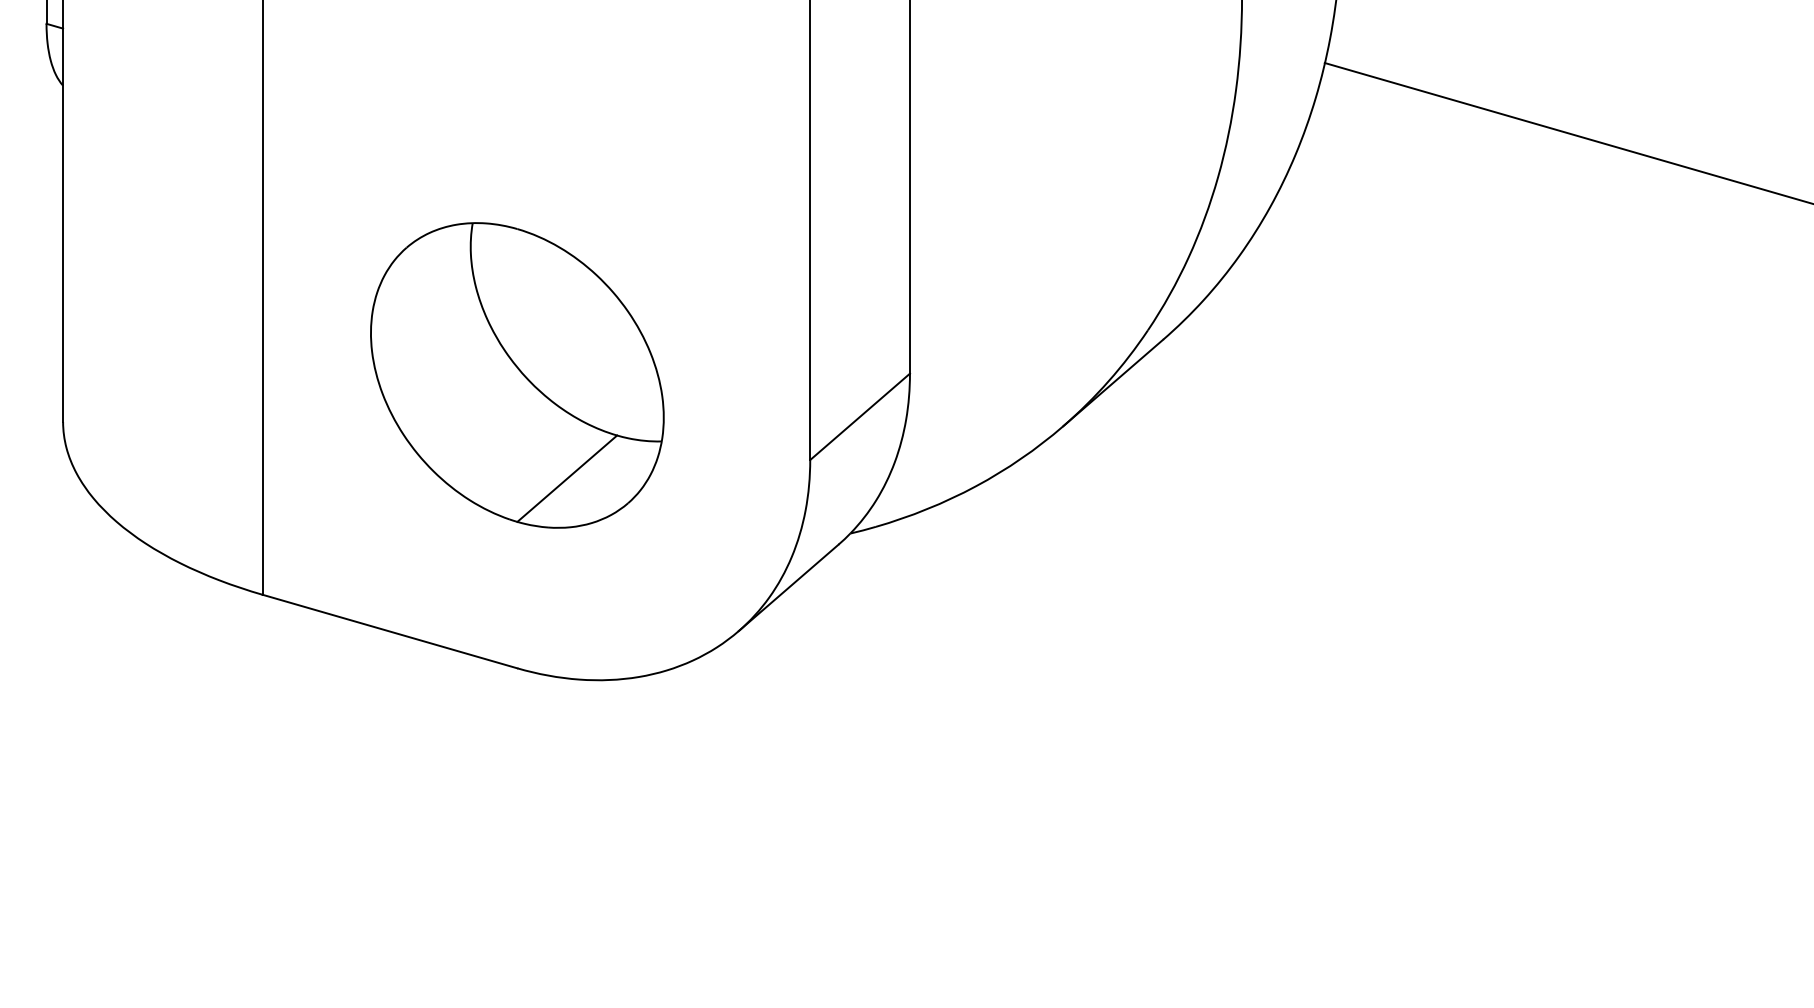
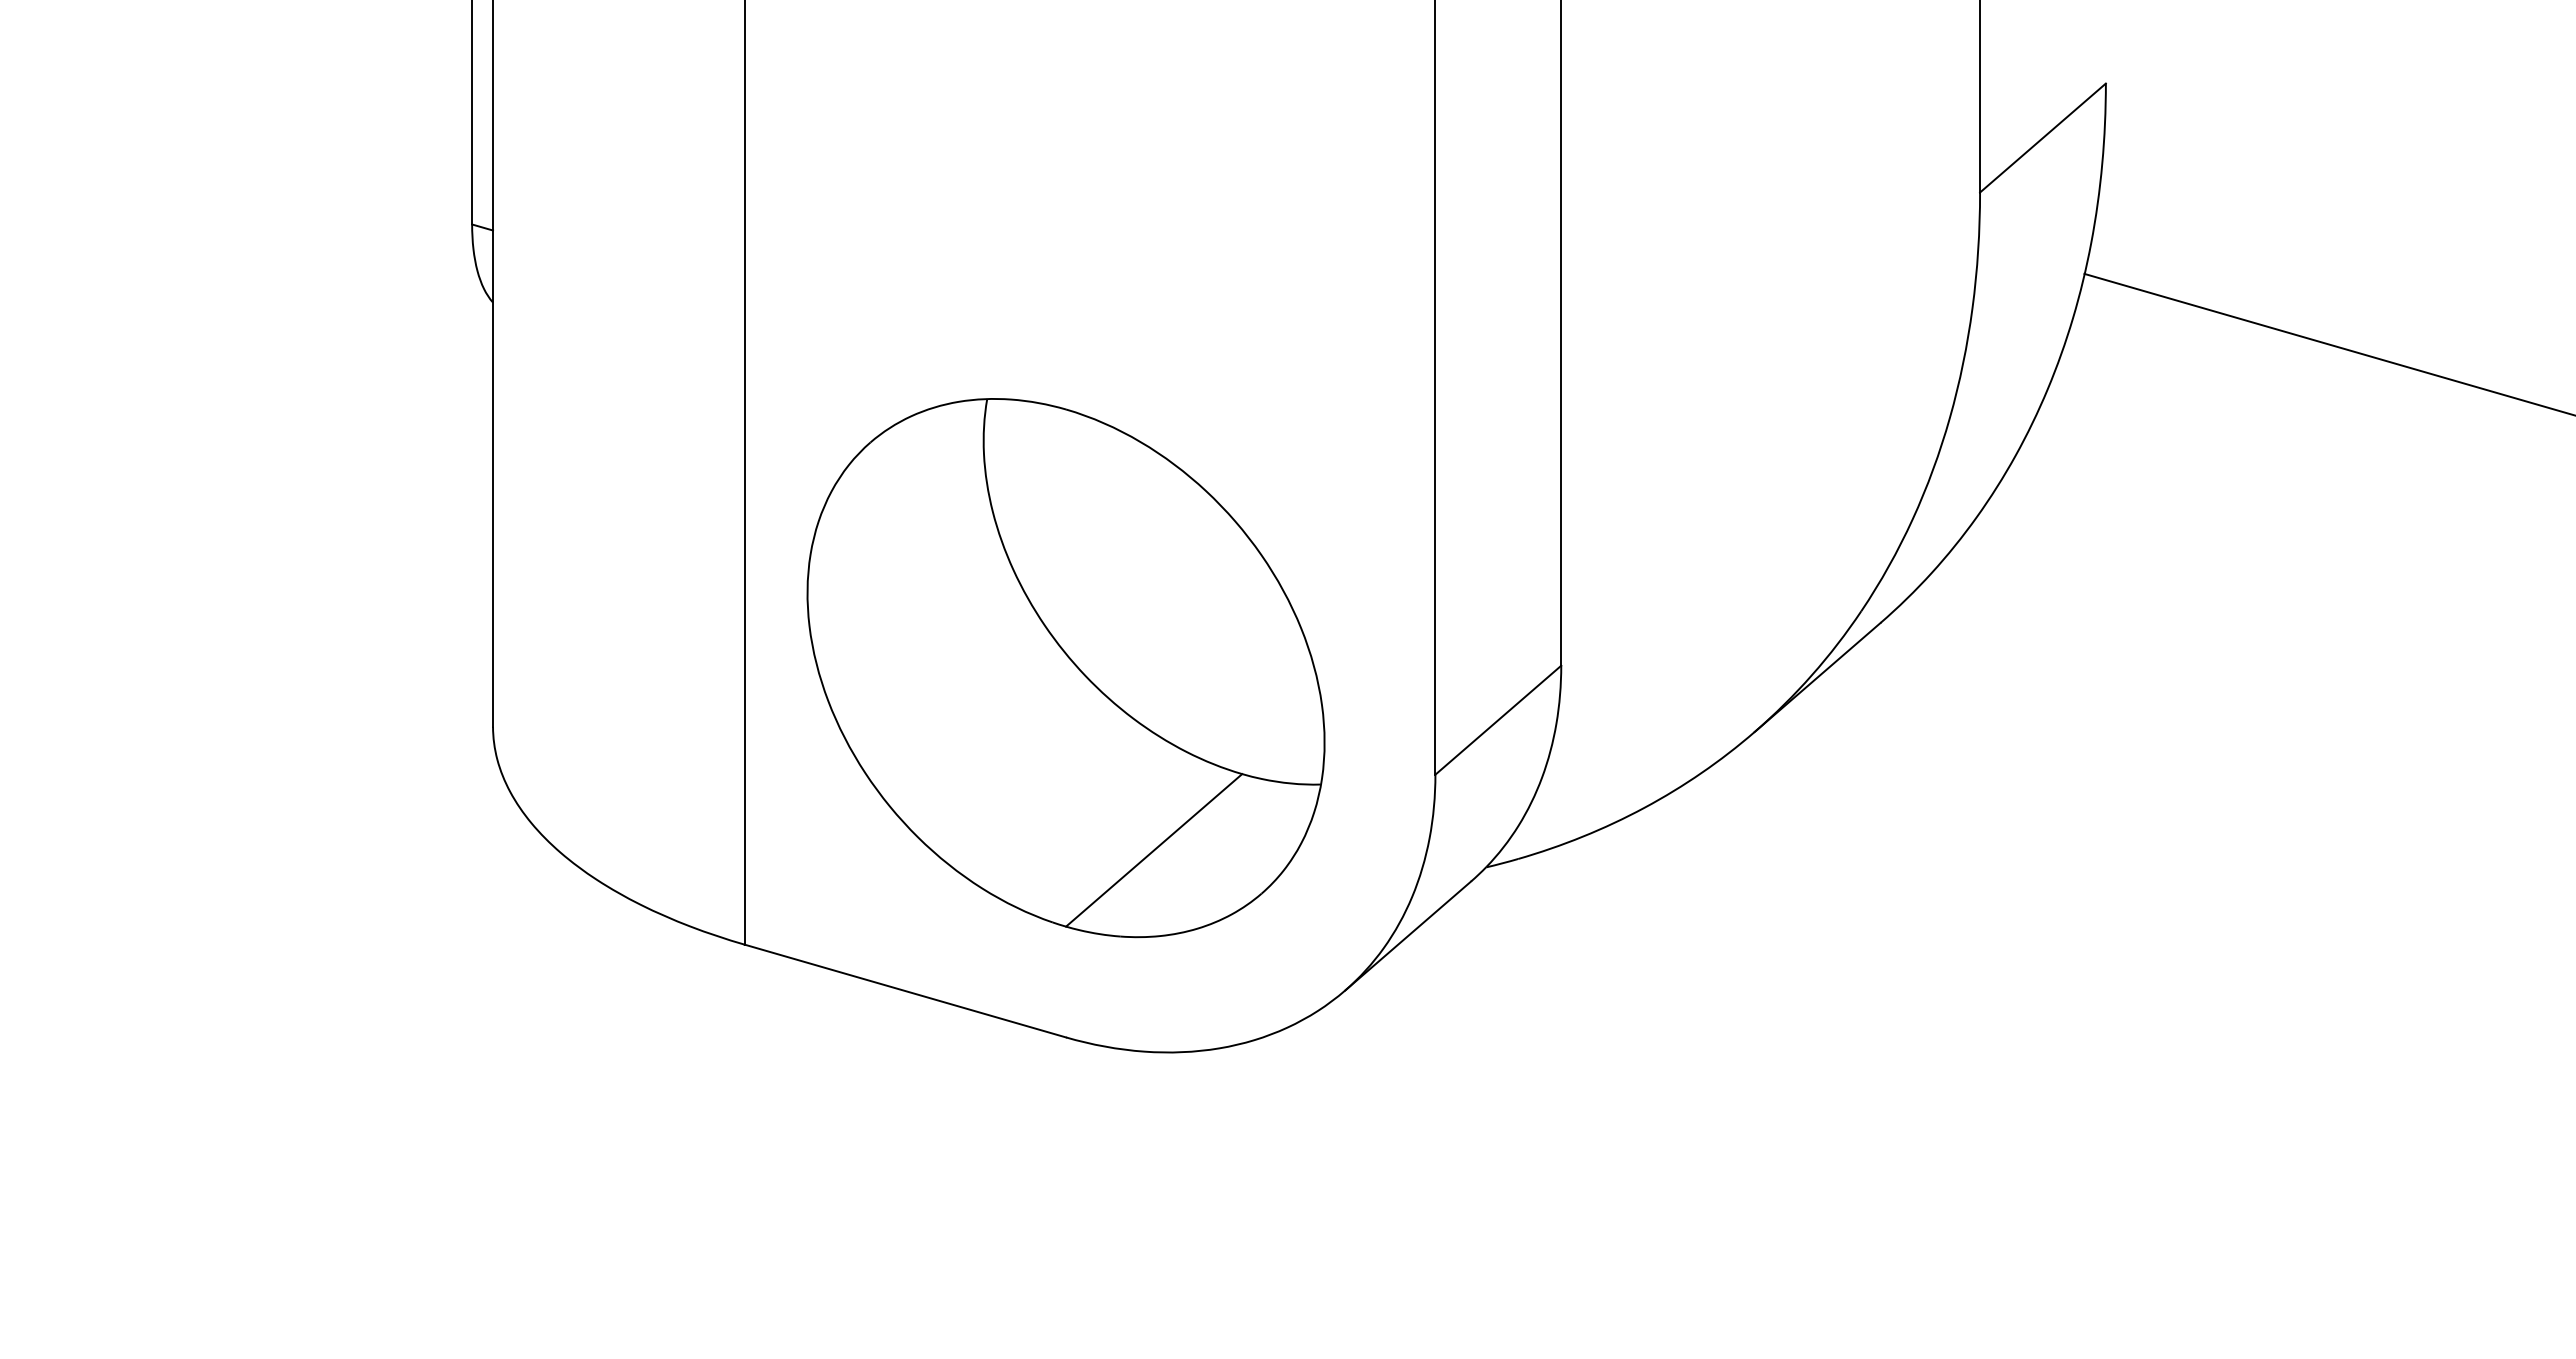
part: (516, 375) -> (1065, 667), size x1.4

